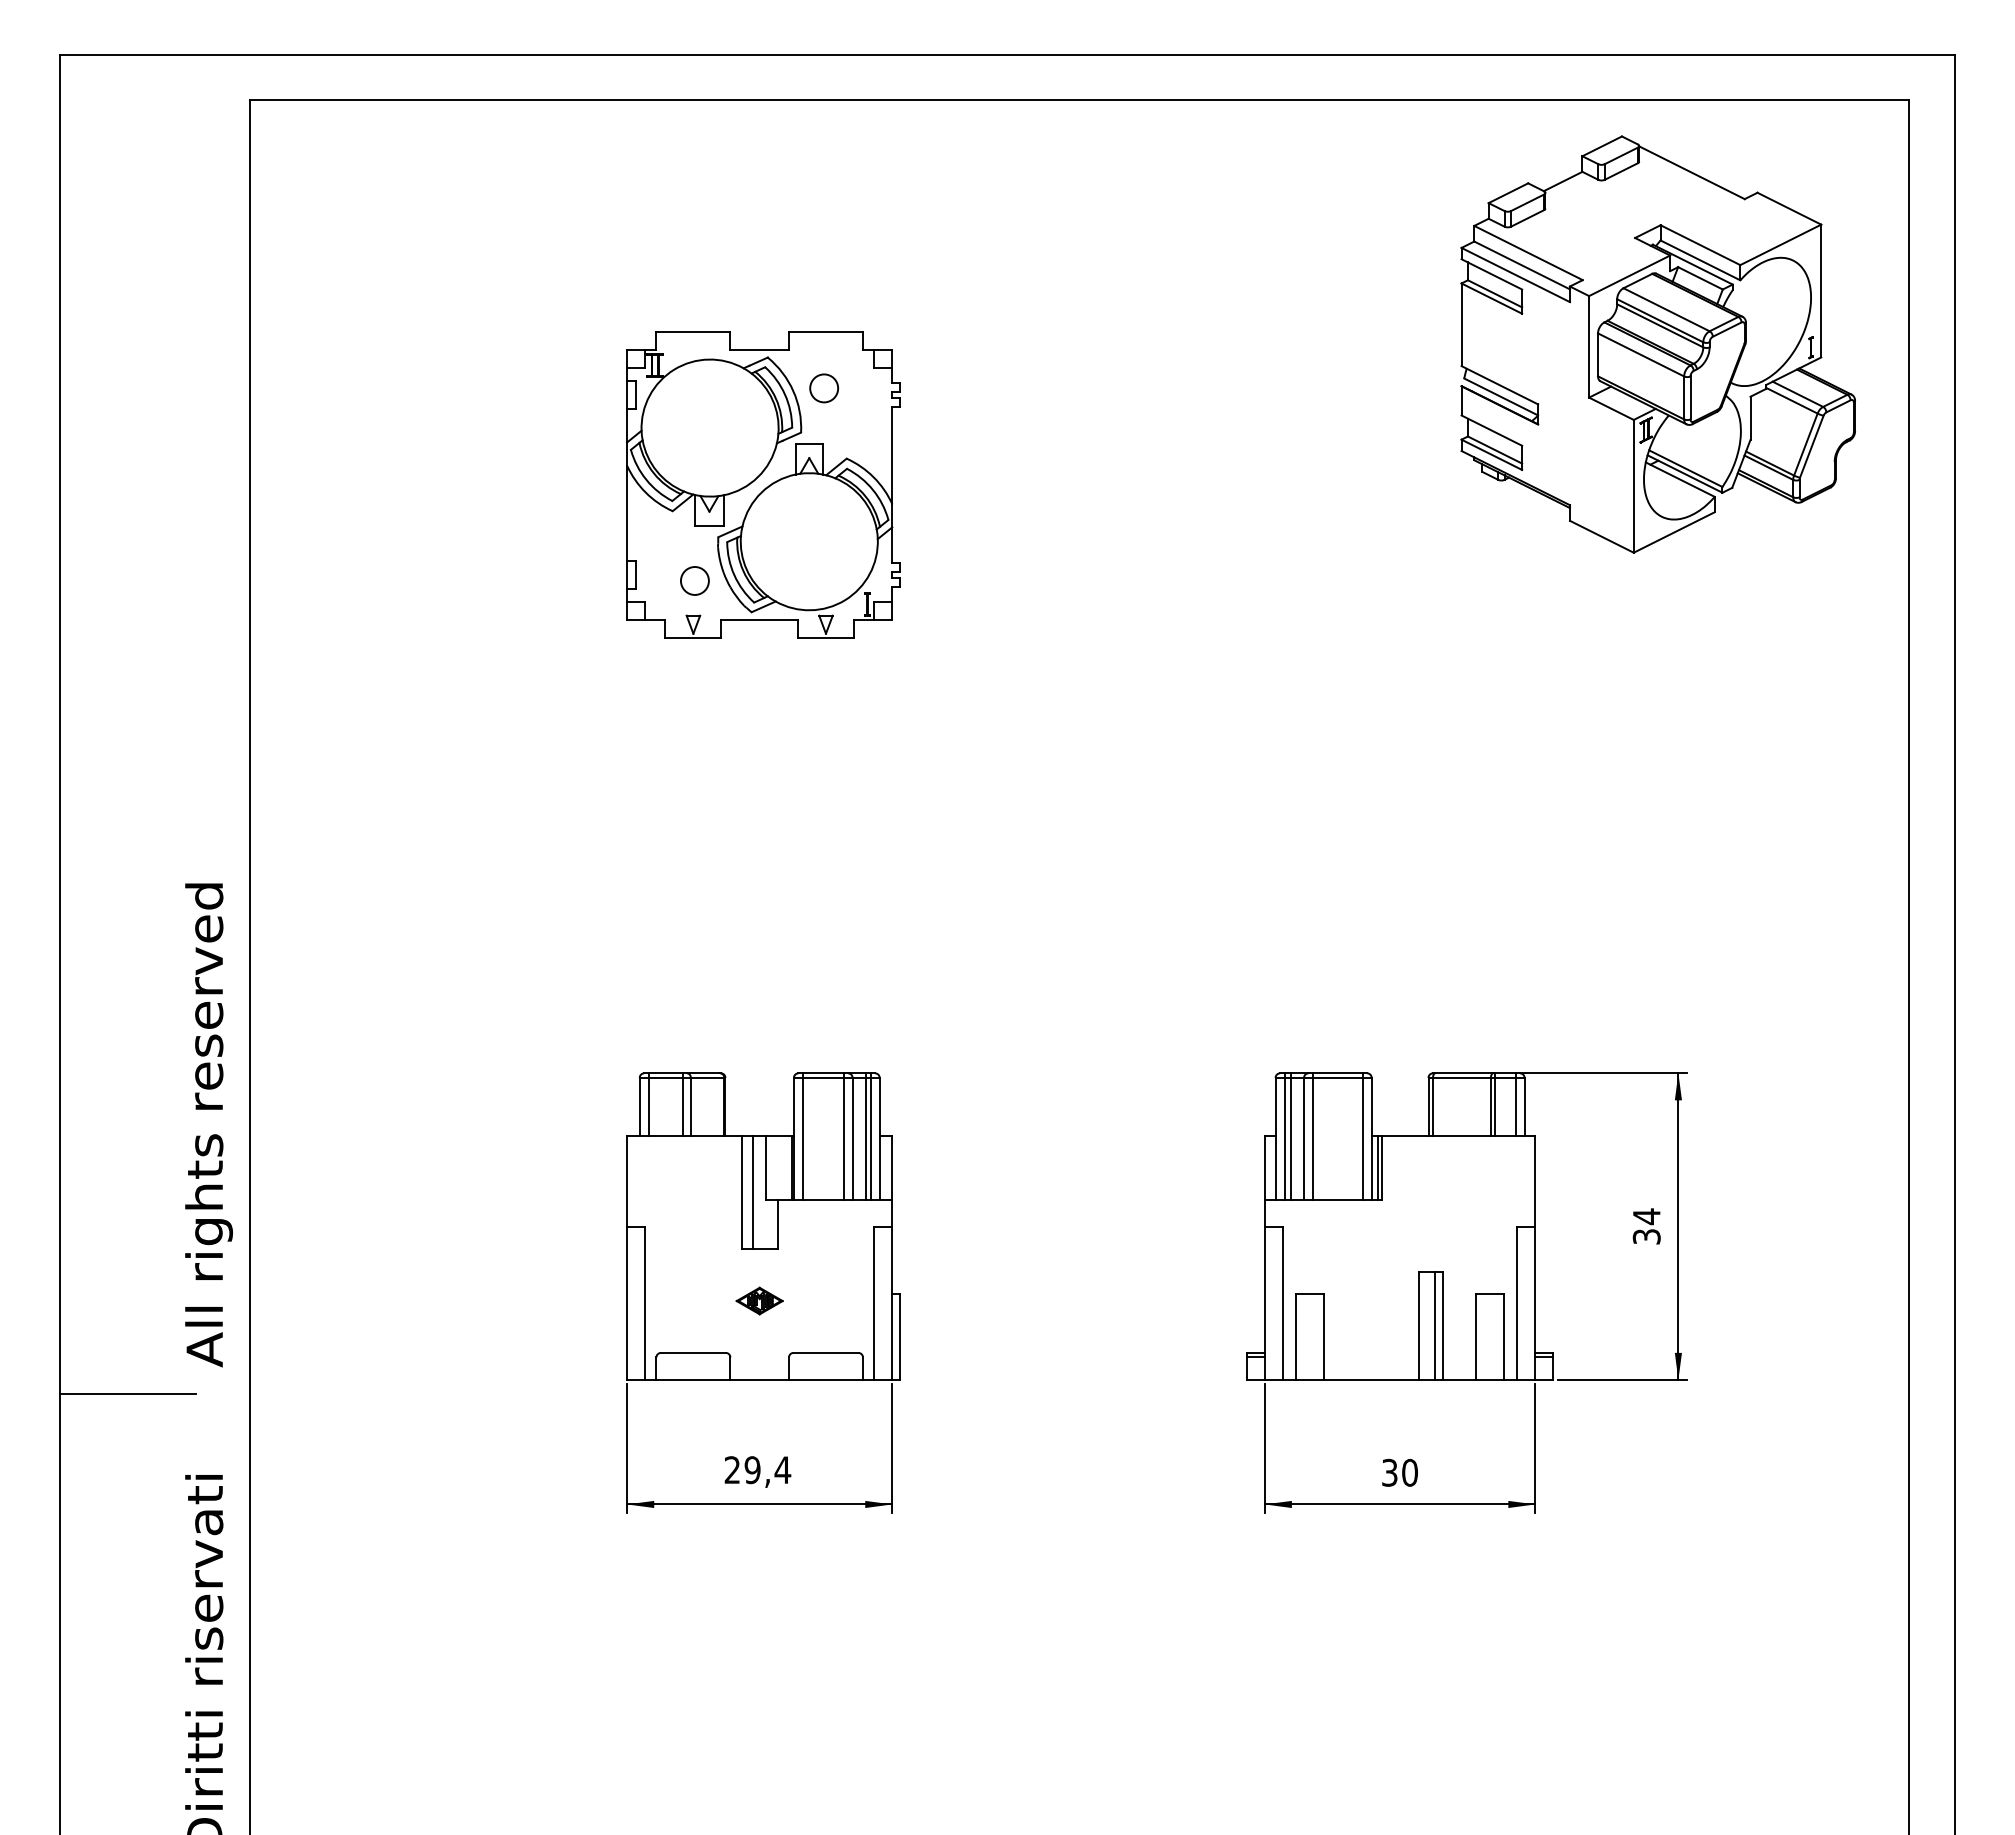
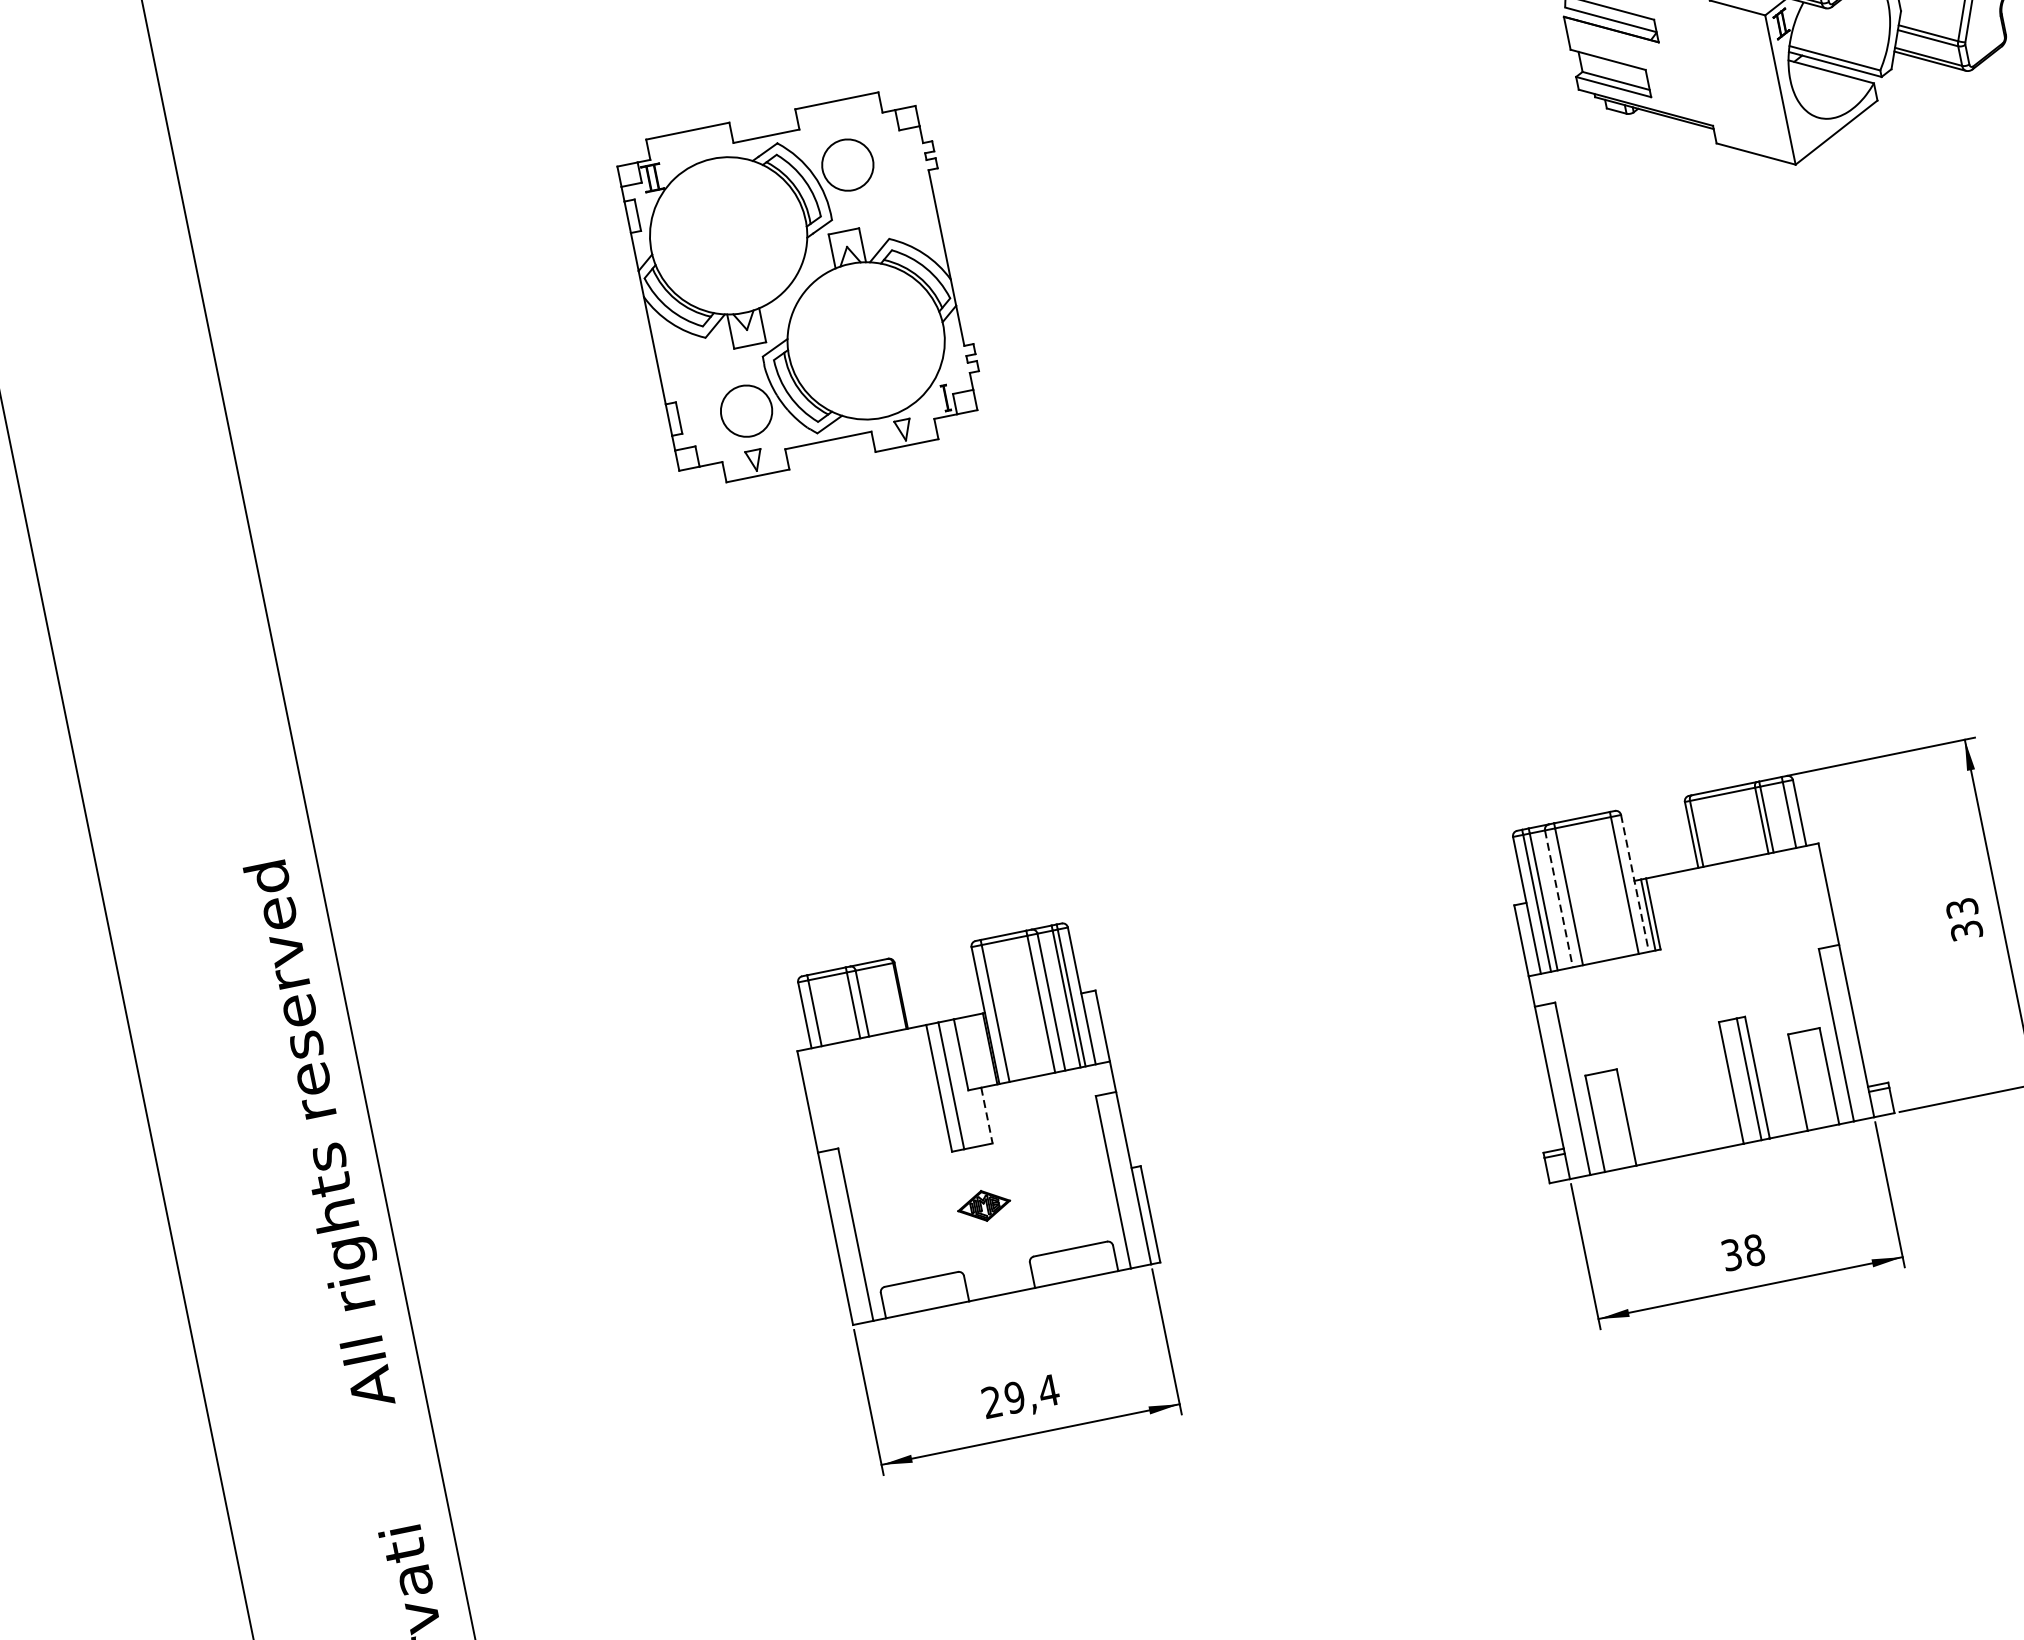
circle: (824, 388) -> (848, 165), size x1.6
circle: (694, 580) -> (745, 410), size x1.6
line: (1304, 1138) -> (1559, 898), solid -> dashed
line: (1371, 1138) -> (1634, 883), solid -> dashed
text: (1646, 1216) -> (1961, 908), 34 -> 33
line: (777, 1224) -> (986, 1115), solid -> dashed
line: (127, 1394) -> (294, 1455), removed
text: (1409, 1472) -> (1753, 1250), 30 -> 38

